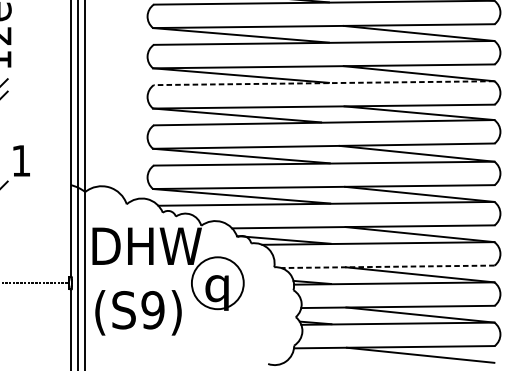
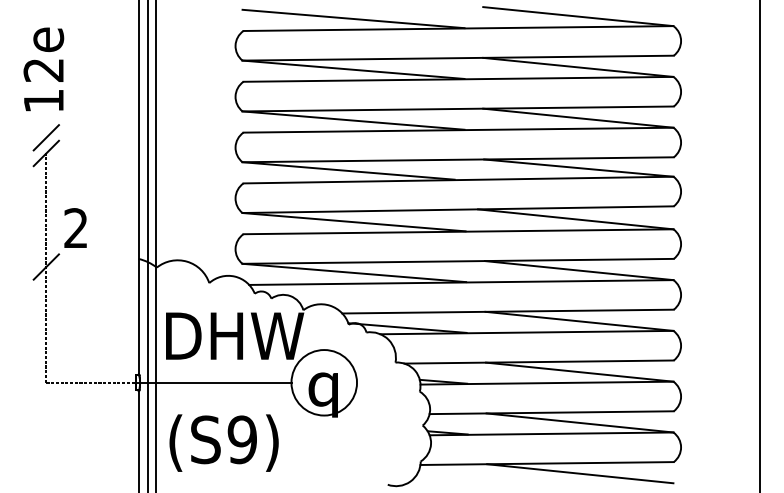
line: (324, 83) -> (458, 130), dashed -> solid
text: (20, 160) -> (75, 227), 1 -> 2
line: (388, 267) -> (539, 362), dashed -> solid
line: (130, 283) -> (213, 382), added
text: (138, 312) -> (223, 442), moved

